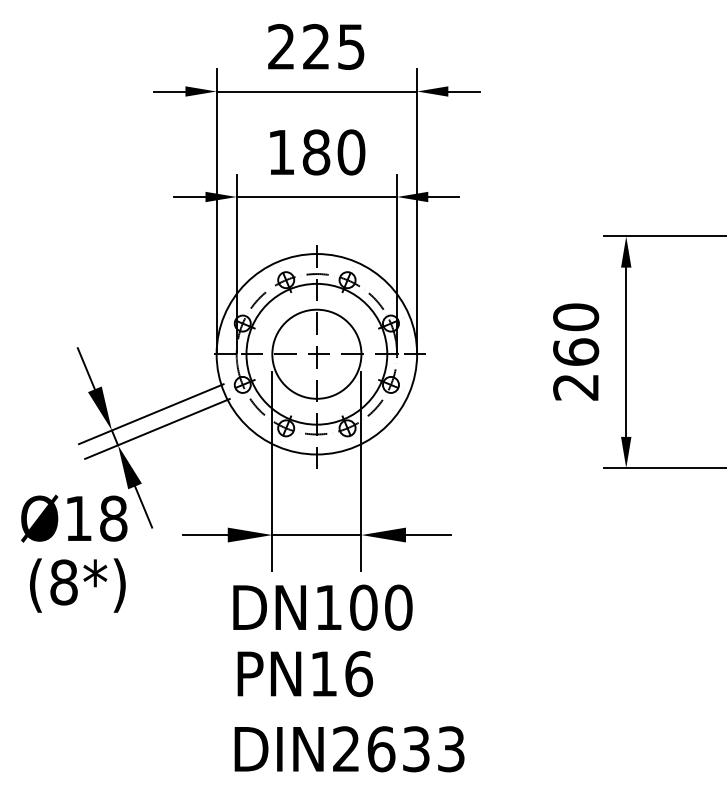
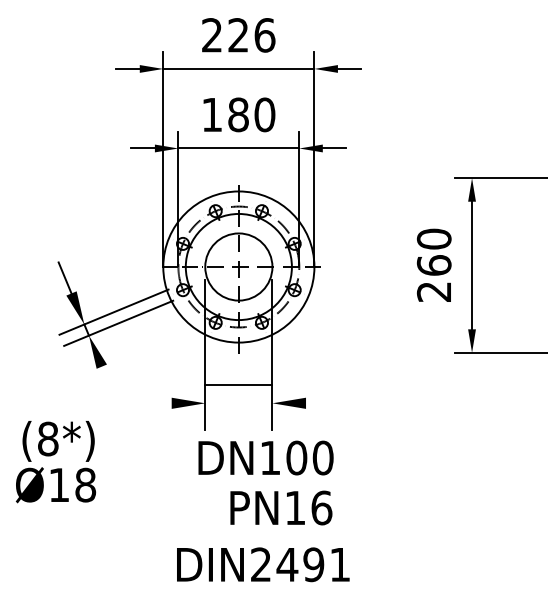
text: (351, 46) -> (264, 35), 225 -> 226
line: (143, 506) -> (108, 381), removed
text: (74, 518) -> (56, 485), moved
line: (205, 535) -> (154, 403), removed
line: (316, 535) -> (238, 385), moved
line: (427, 535) -> (322, 403), removed
text: (322, 607) -> (265, 457), moved
text: (304, 673) -> (280, 507), moved
text: (415, 749) -> (313, 564), DIN2633 -> DIN2491

